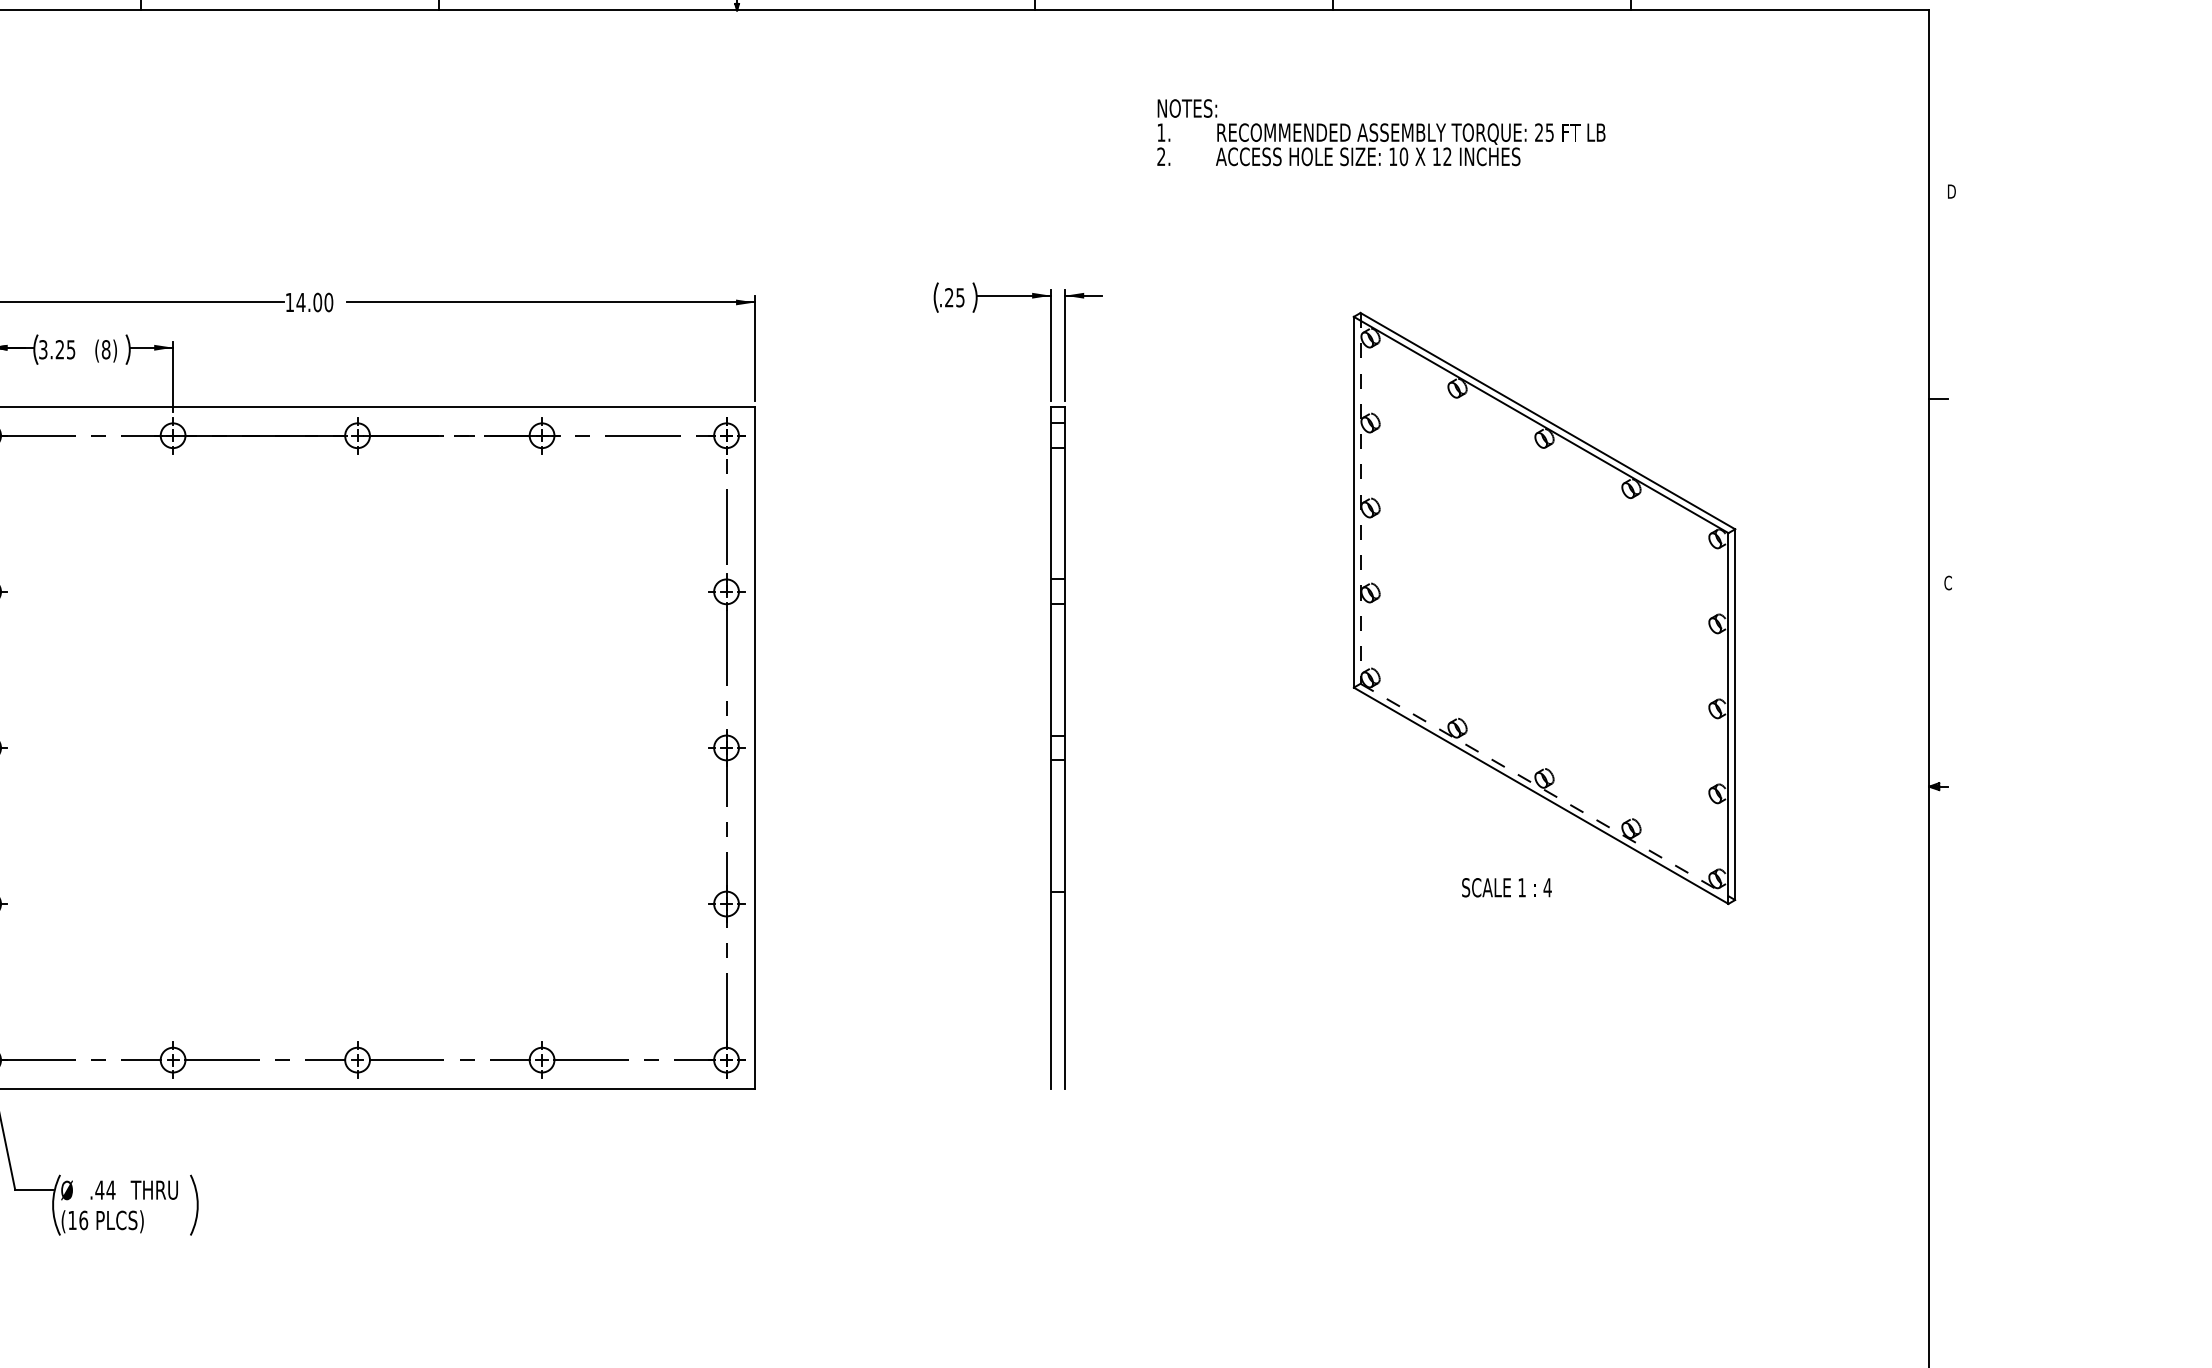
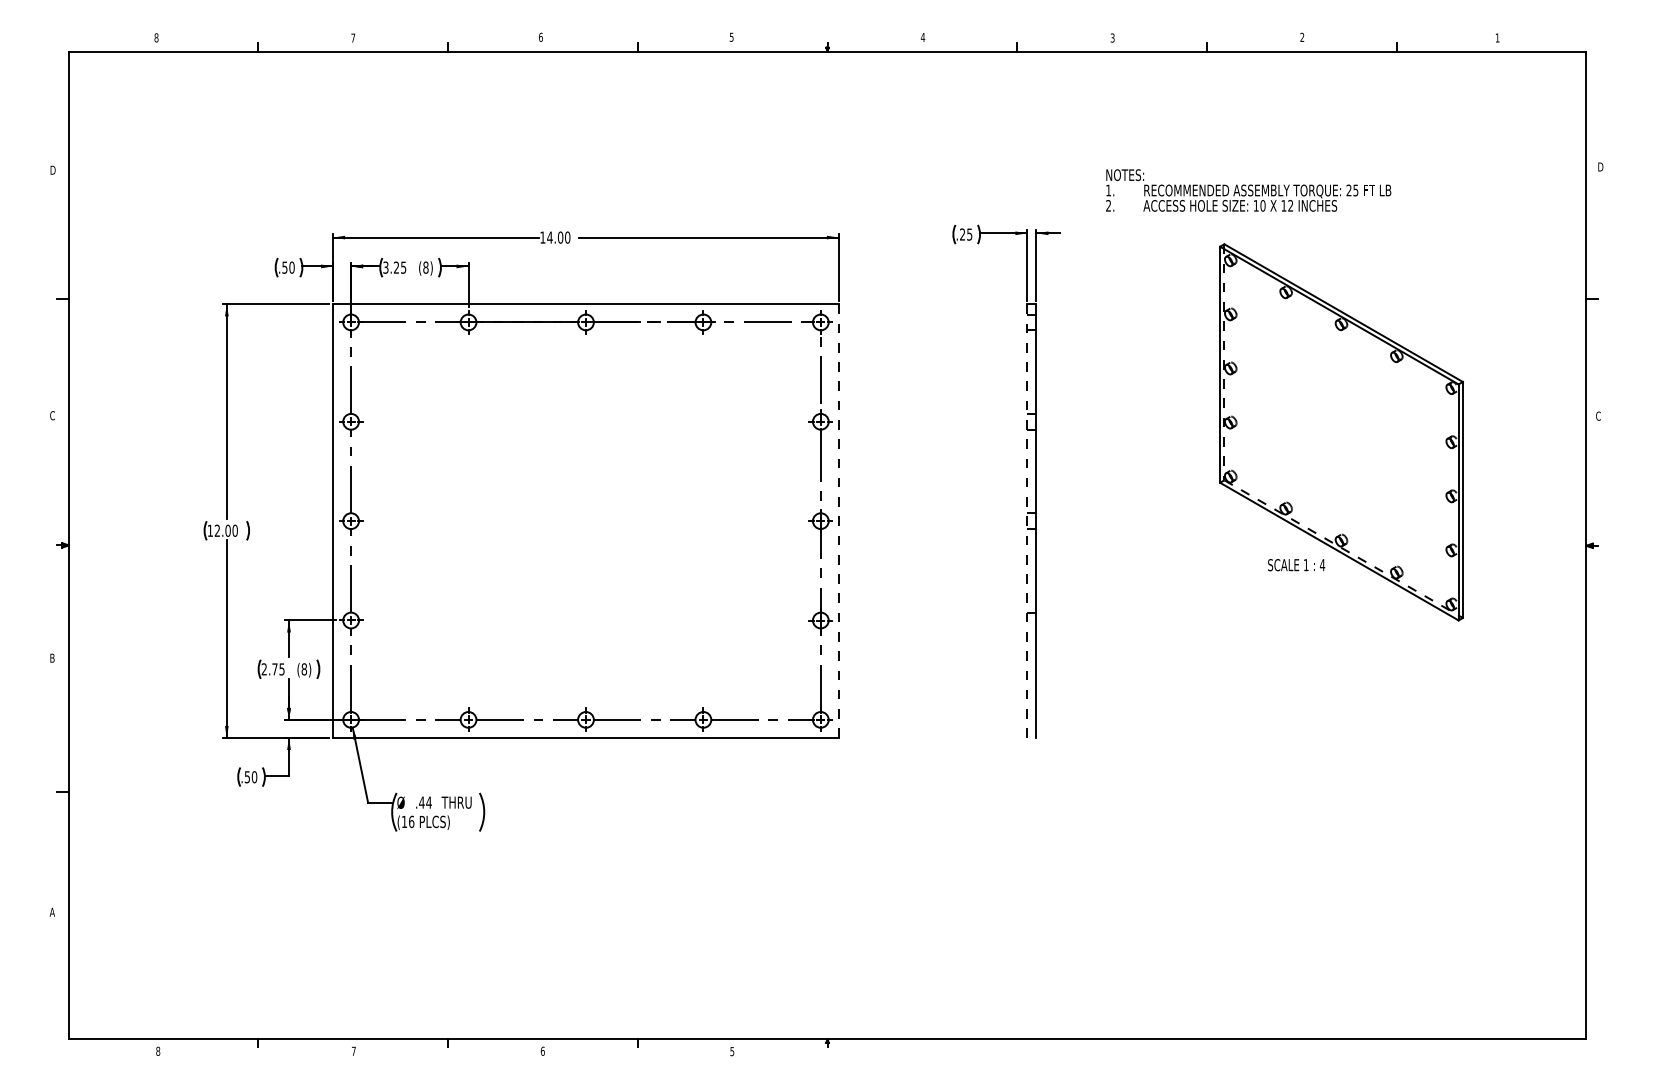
text: (1381, 132) -> (1248, 190), moved
line: (754, 748) -> (838, 521), solid -> dashed
line: (1051, 748) -> (1027, 521), solid -> dashed
text: (1506, 888) -> (1296, 565), moved

